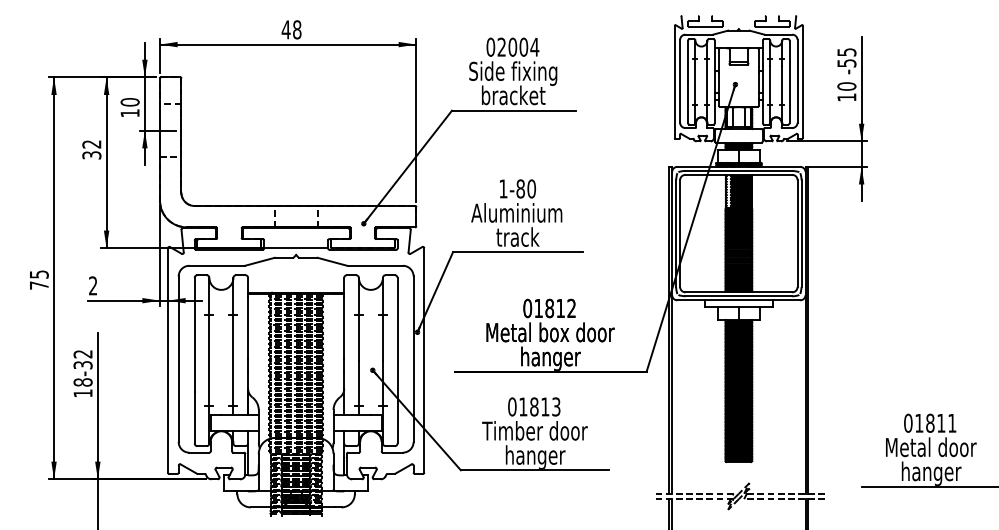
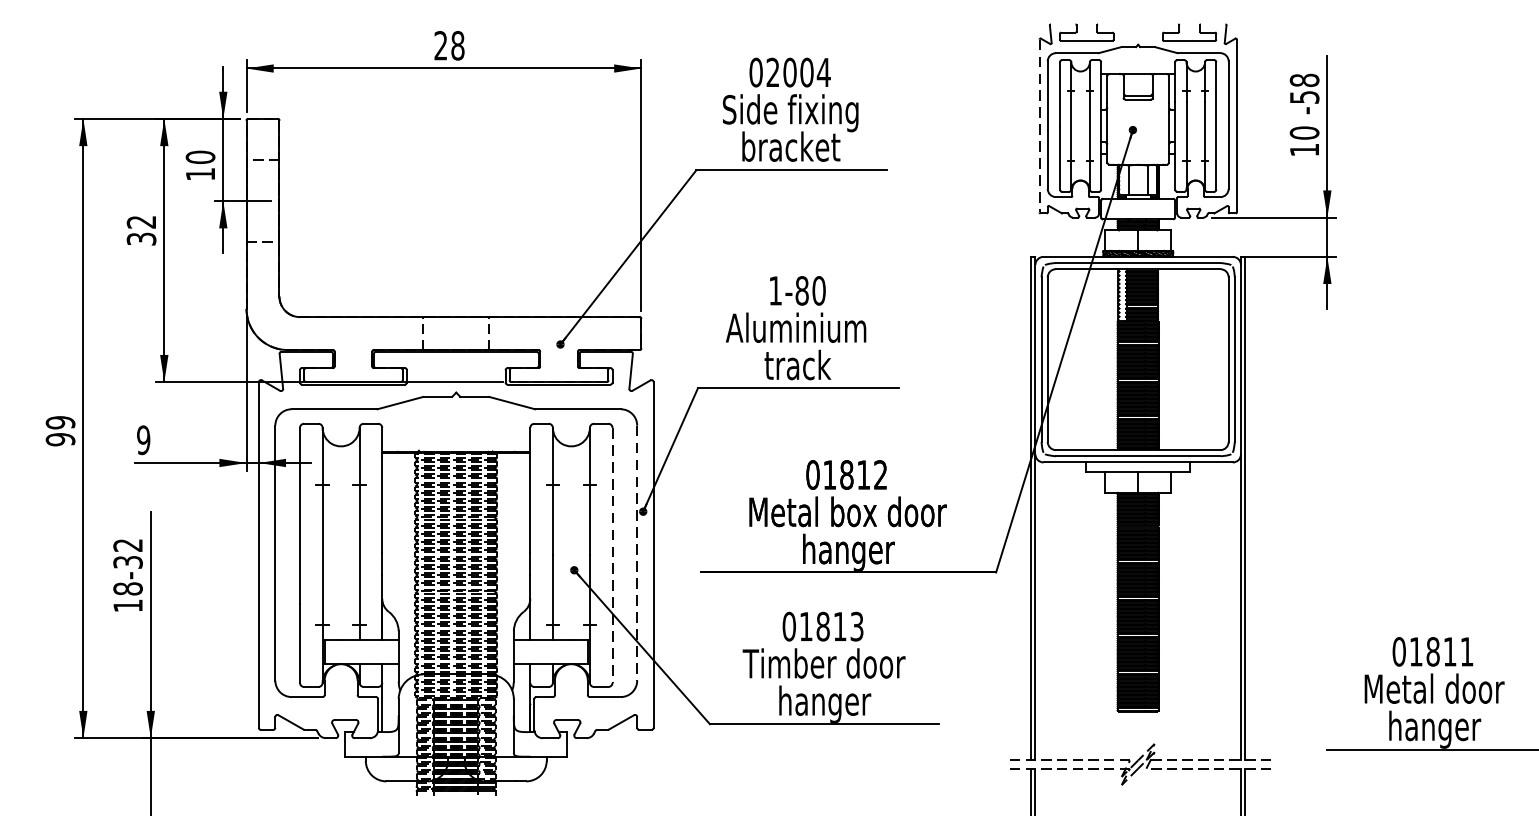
text: (285, 29) -> (439, 45), 48 -> 28
text: (846, 52) -> (1304, 80), -55 -> -58
line: (674, 82) -> (1039, 126), solid -> dashed
text: (38, 279) -> (59, 430), 75 -> 99
text: (92, 285) -> (142, 439), 2 -> 9
line: (413, 359) -> (637, 553), solid -> dashed
line: (397, 360) -> (612, 555), solid -> dashed

